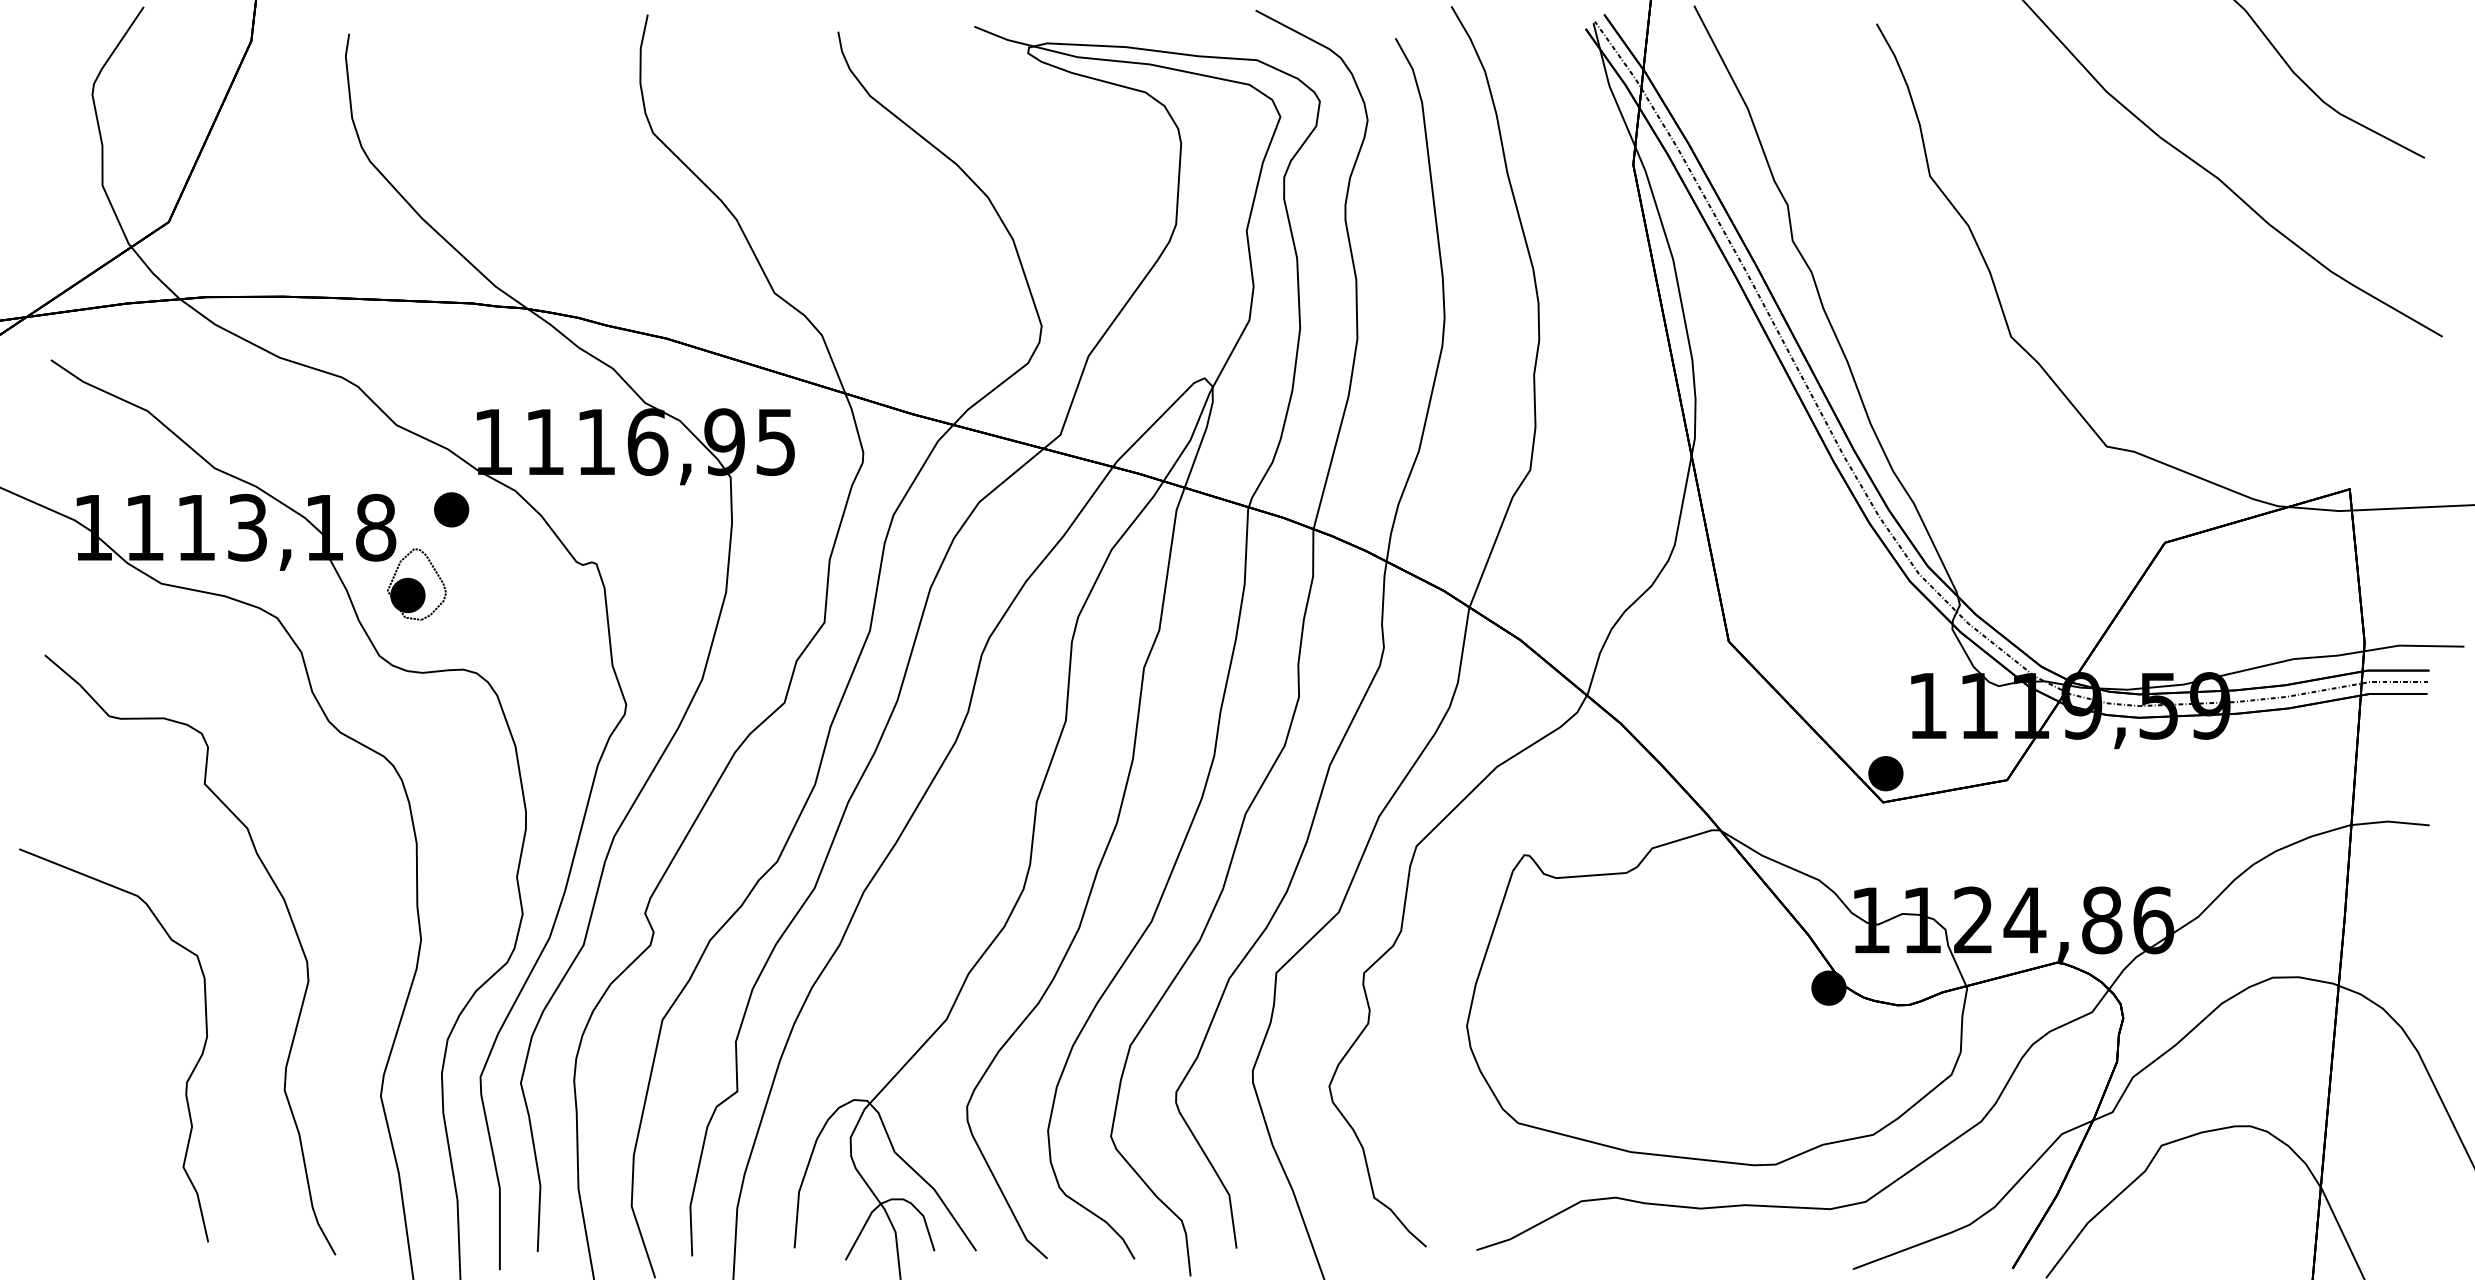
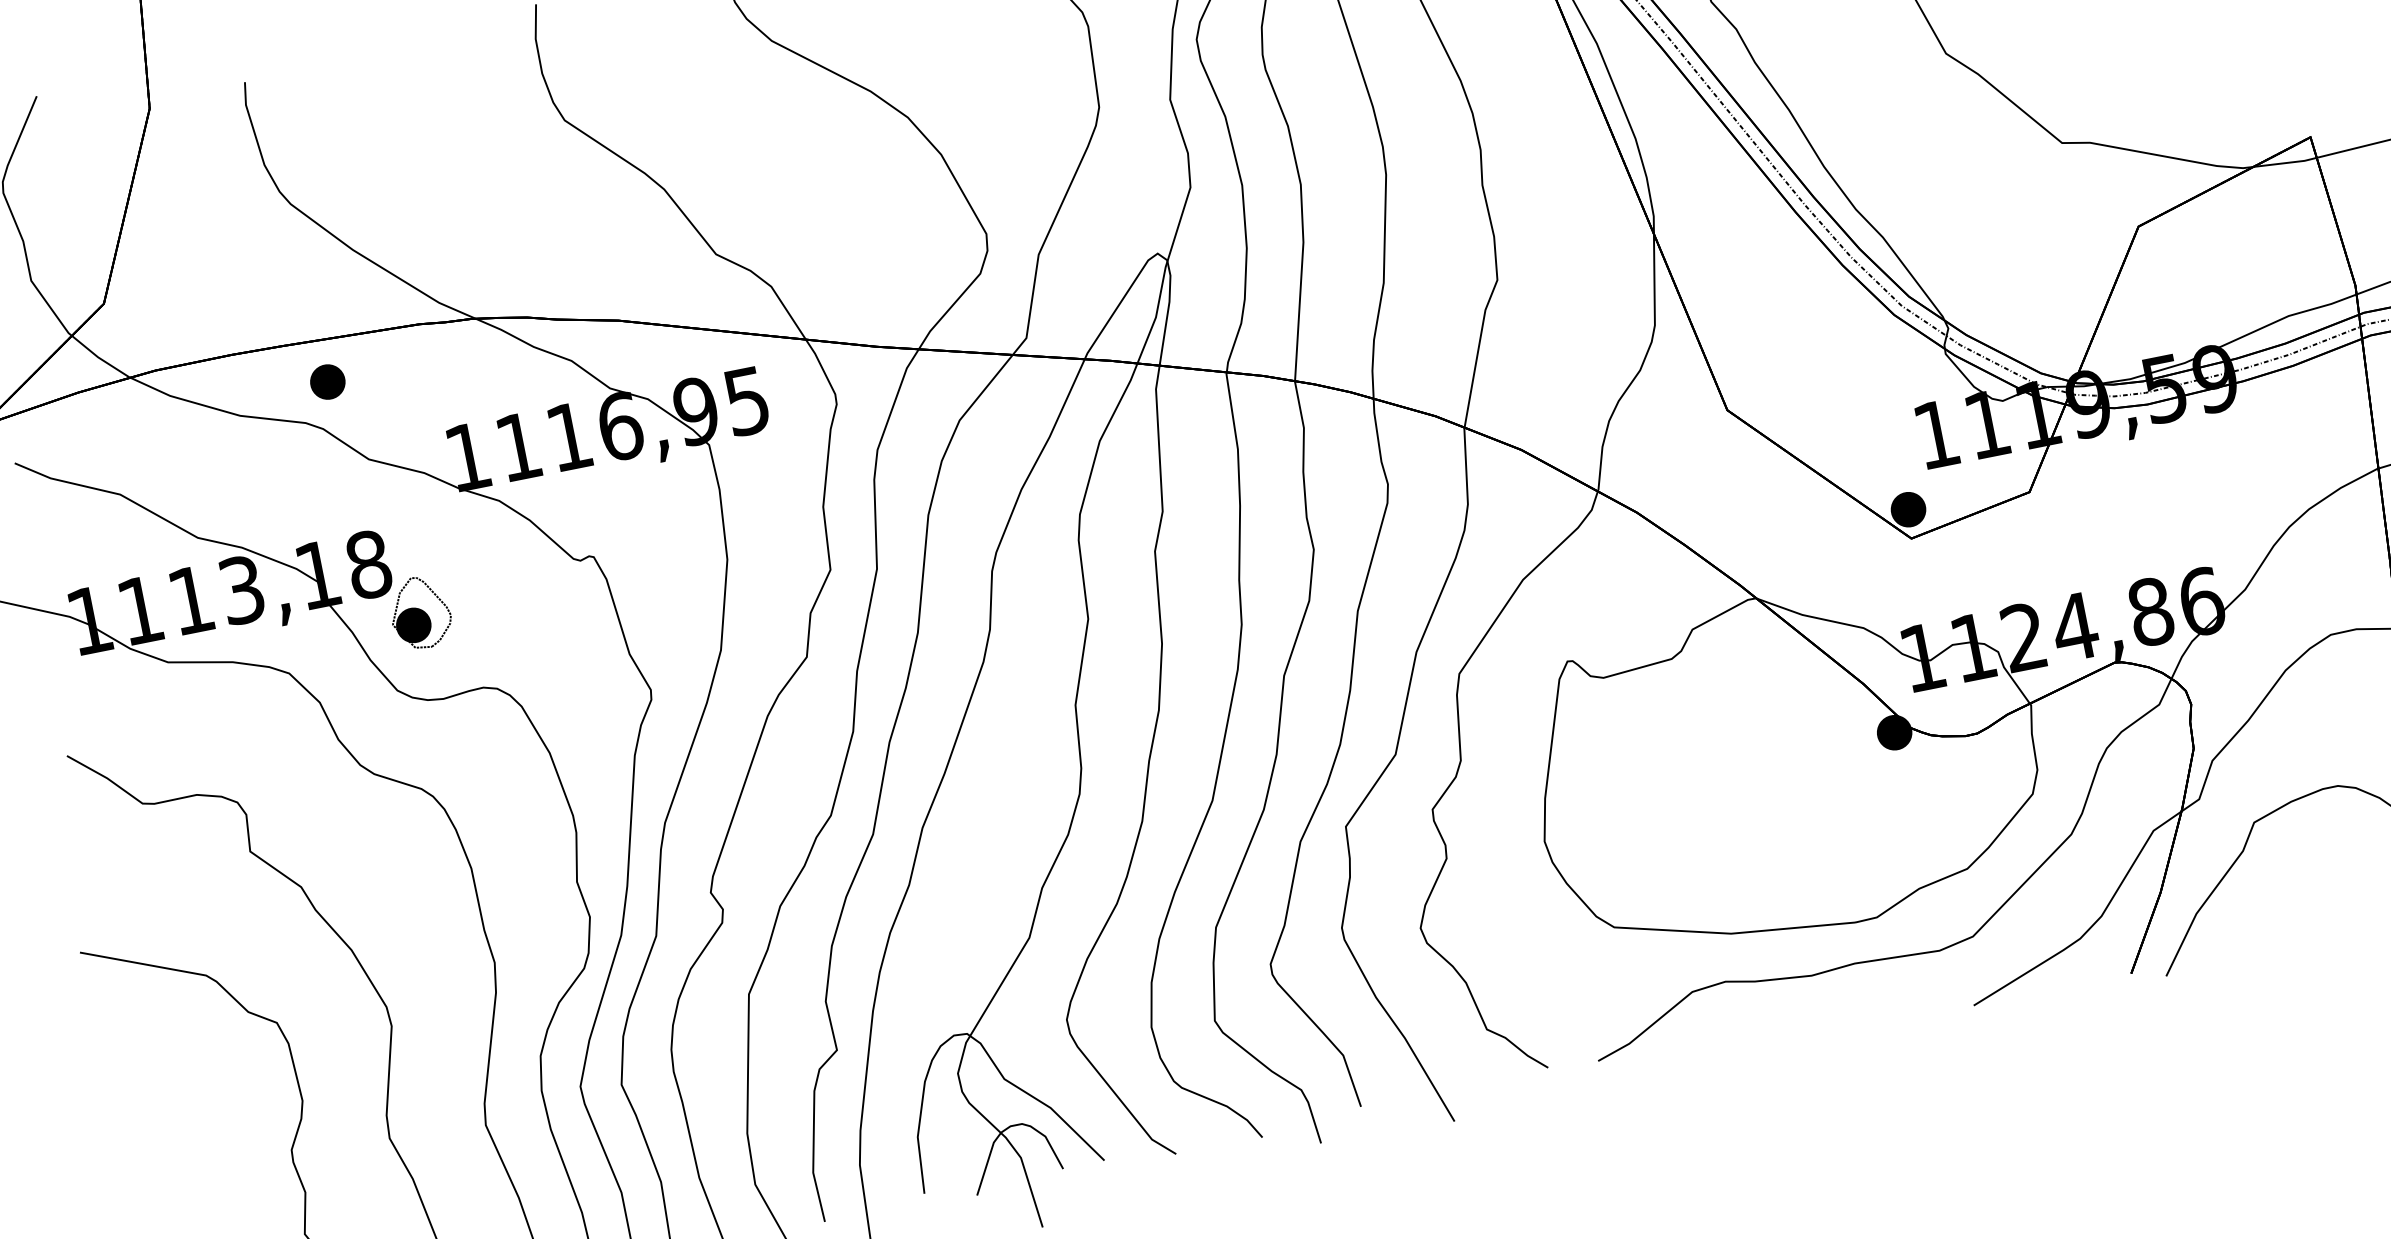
part: (451, 509) -> (327, 381), moved

